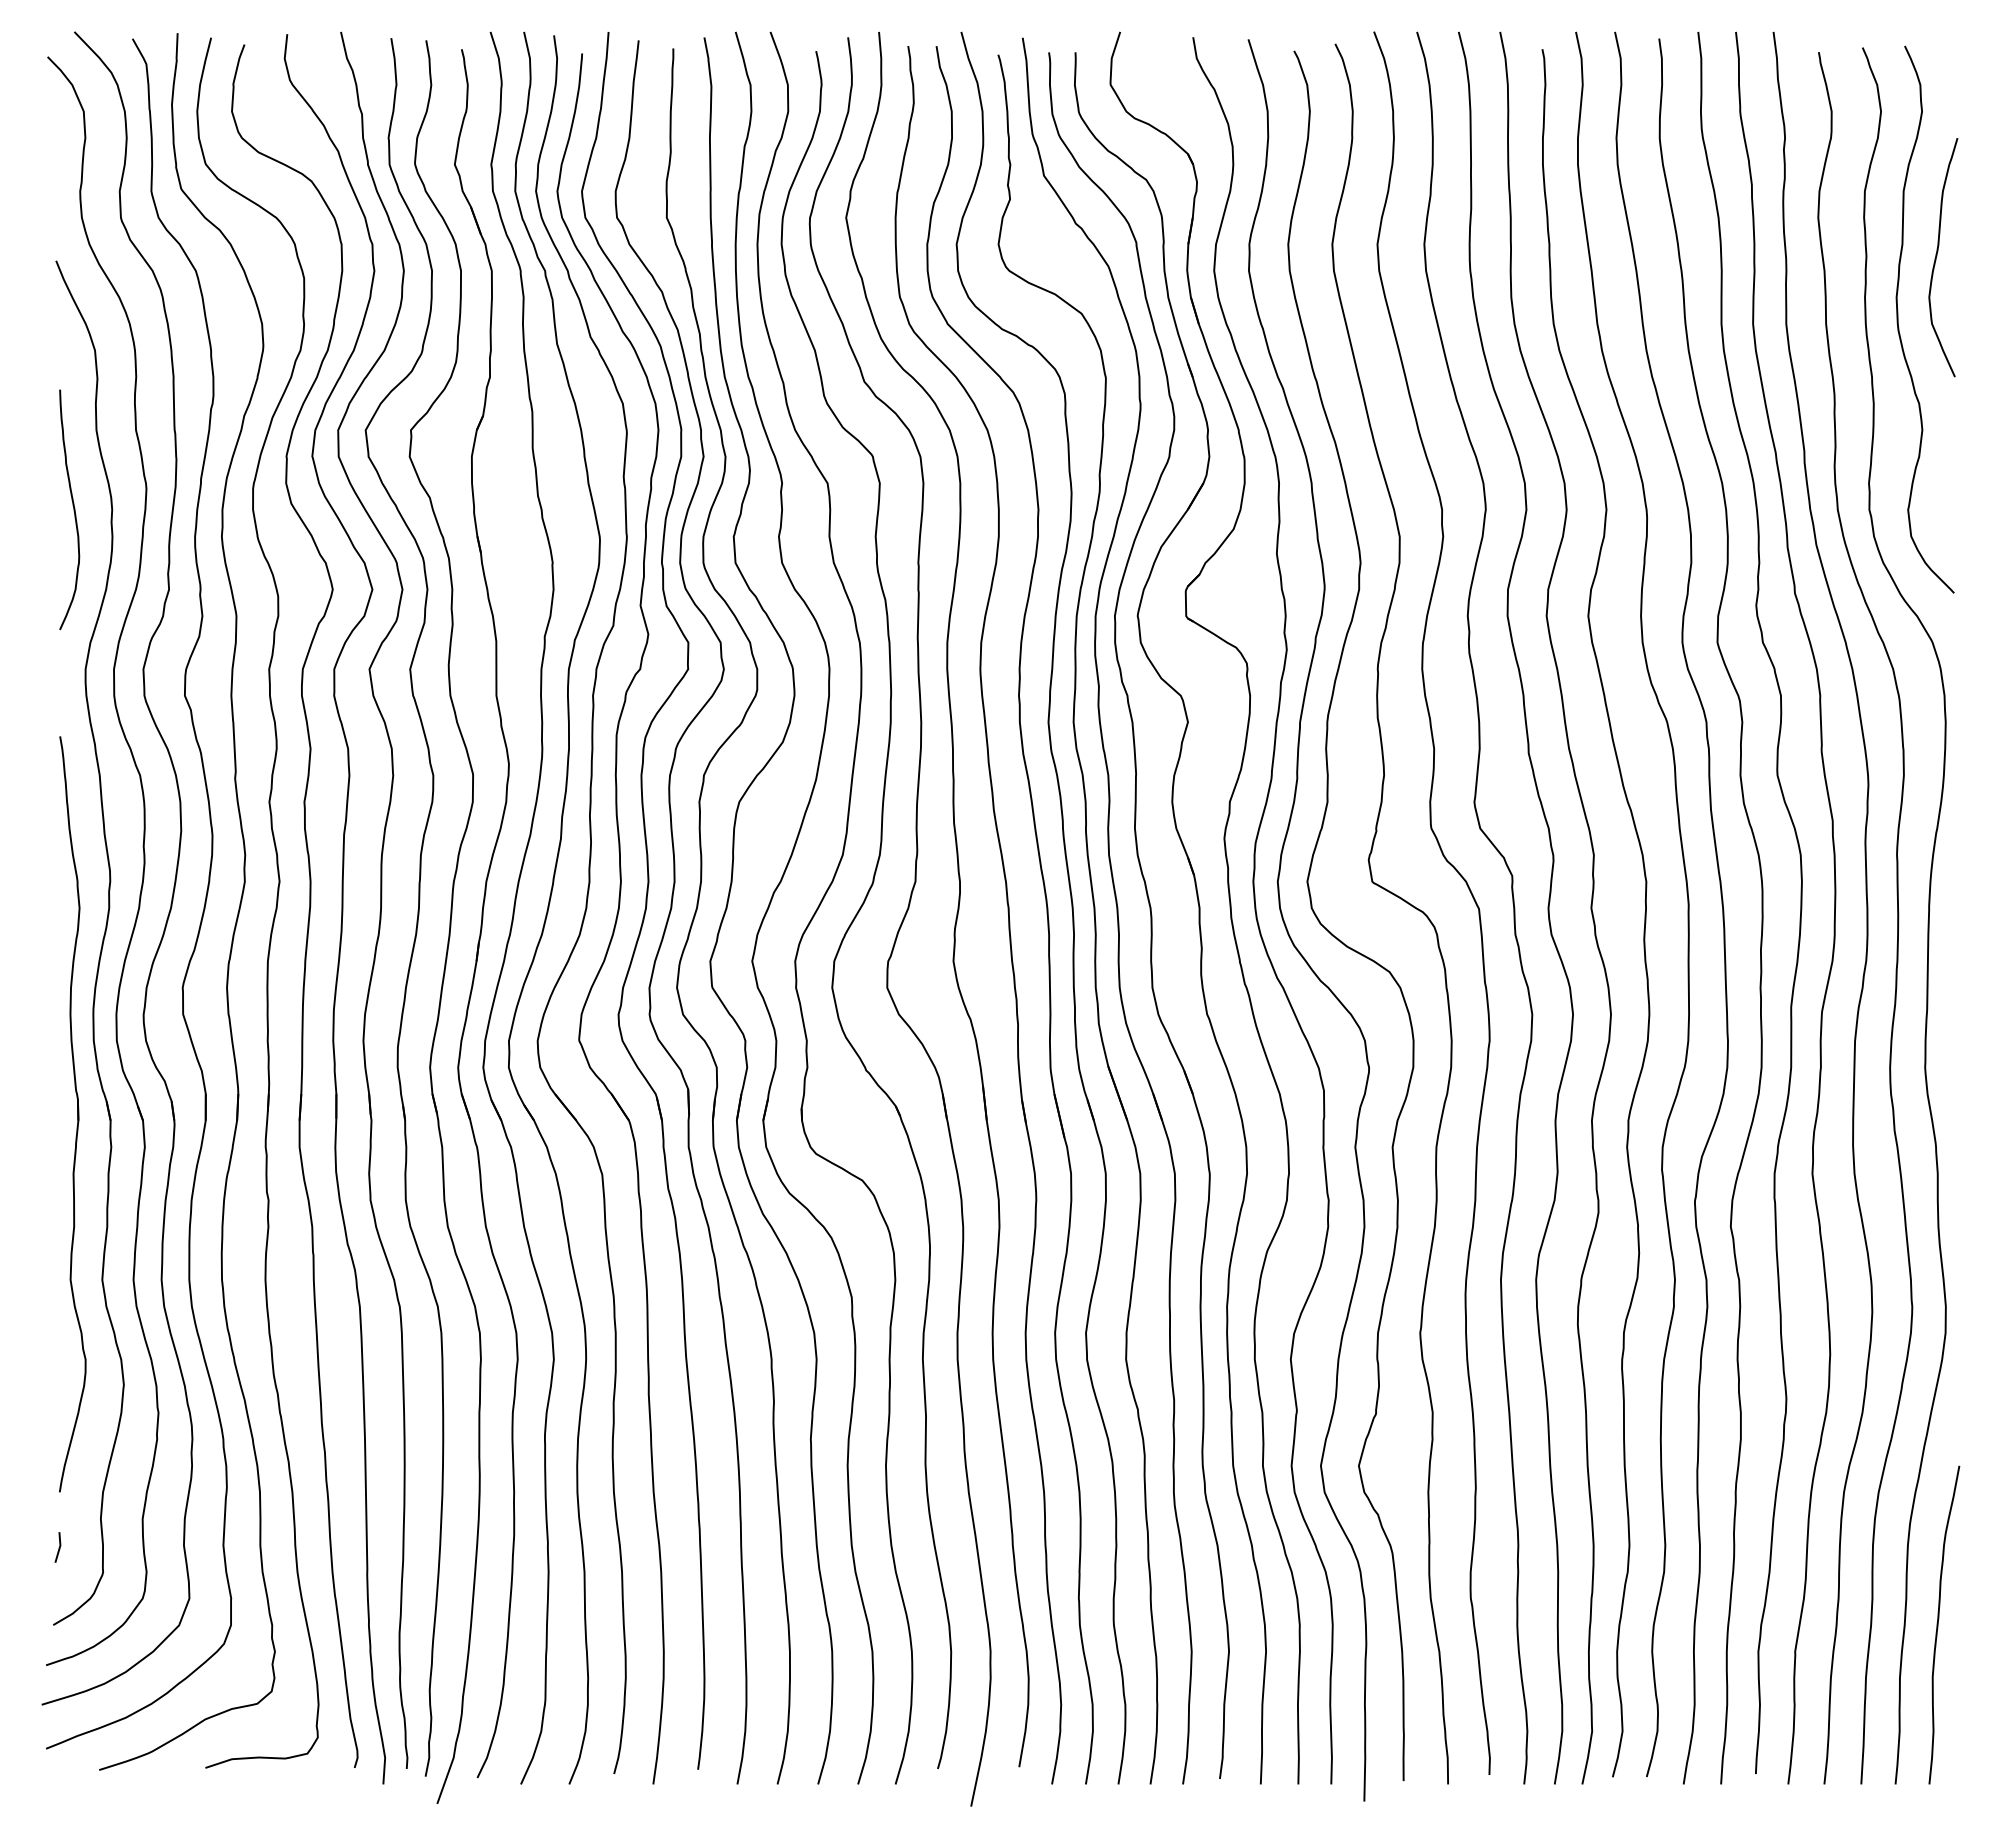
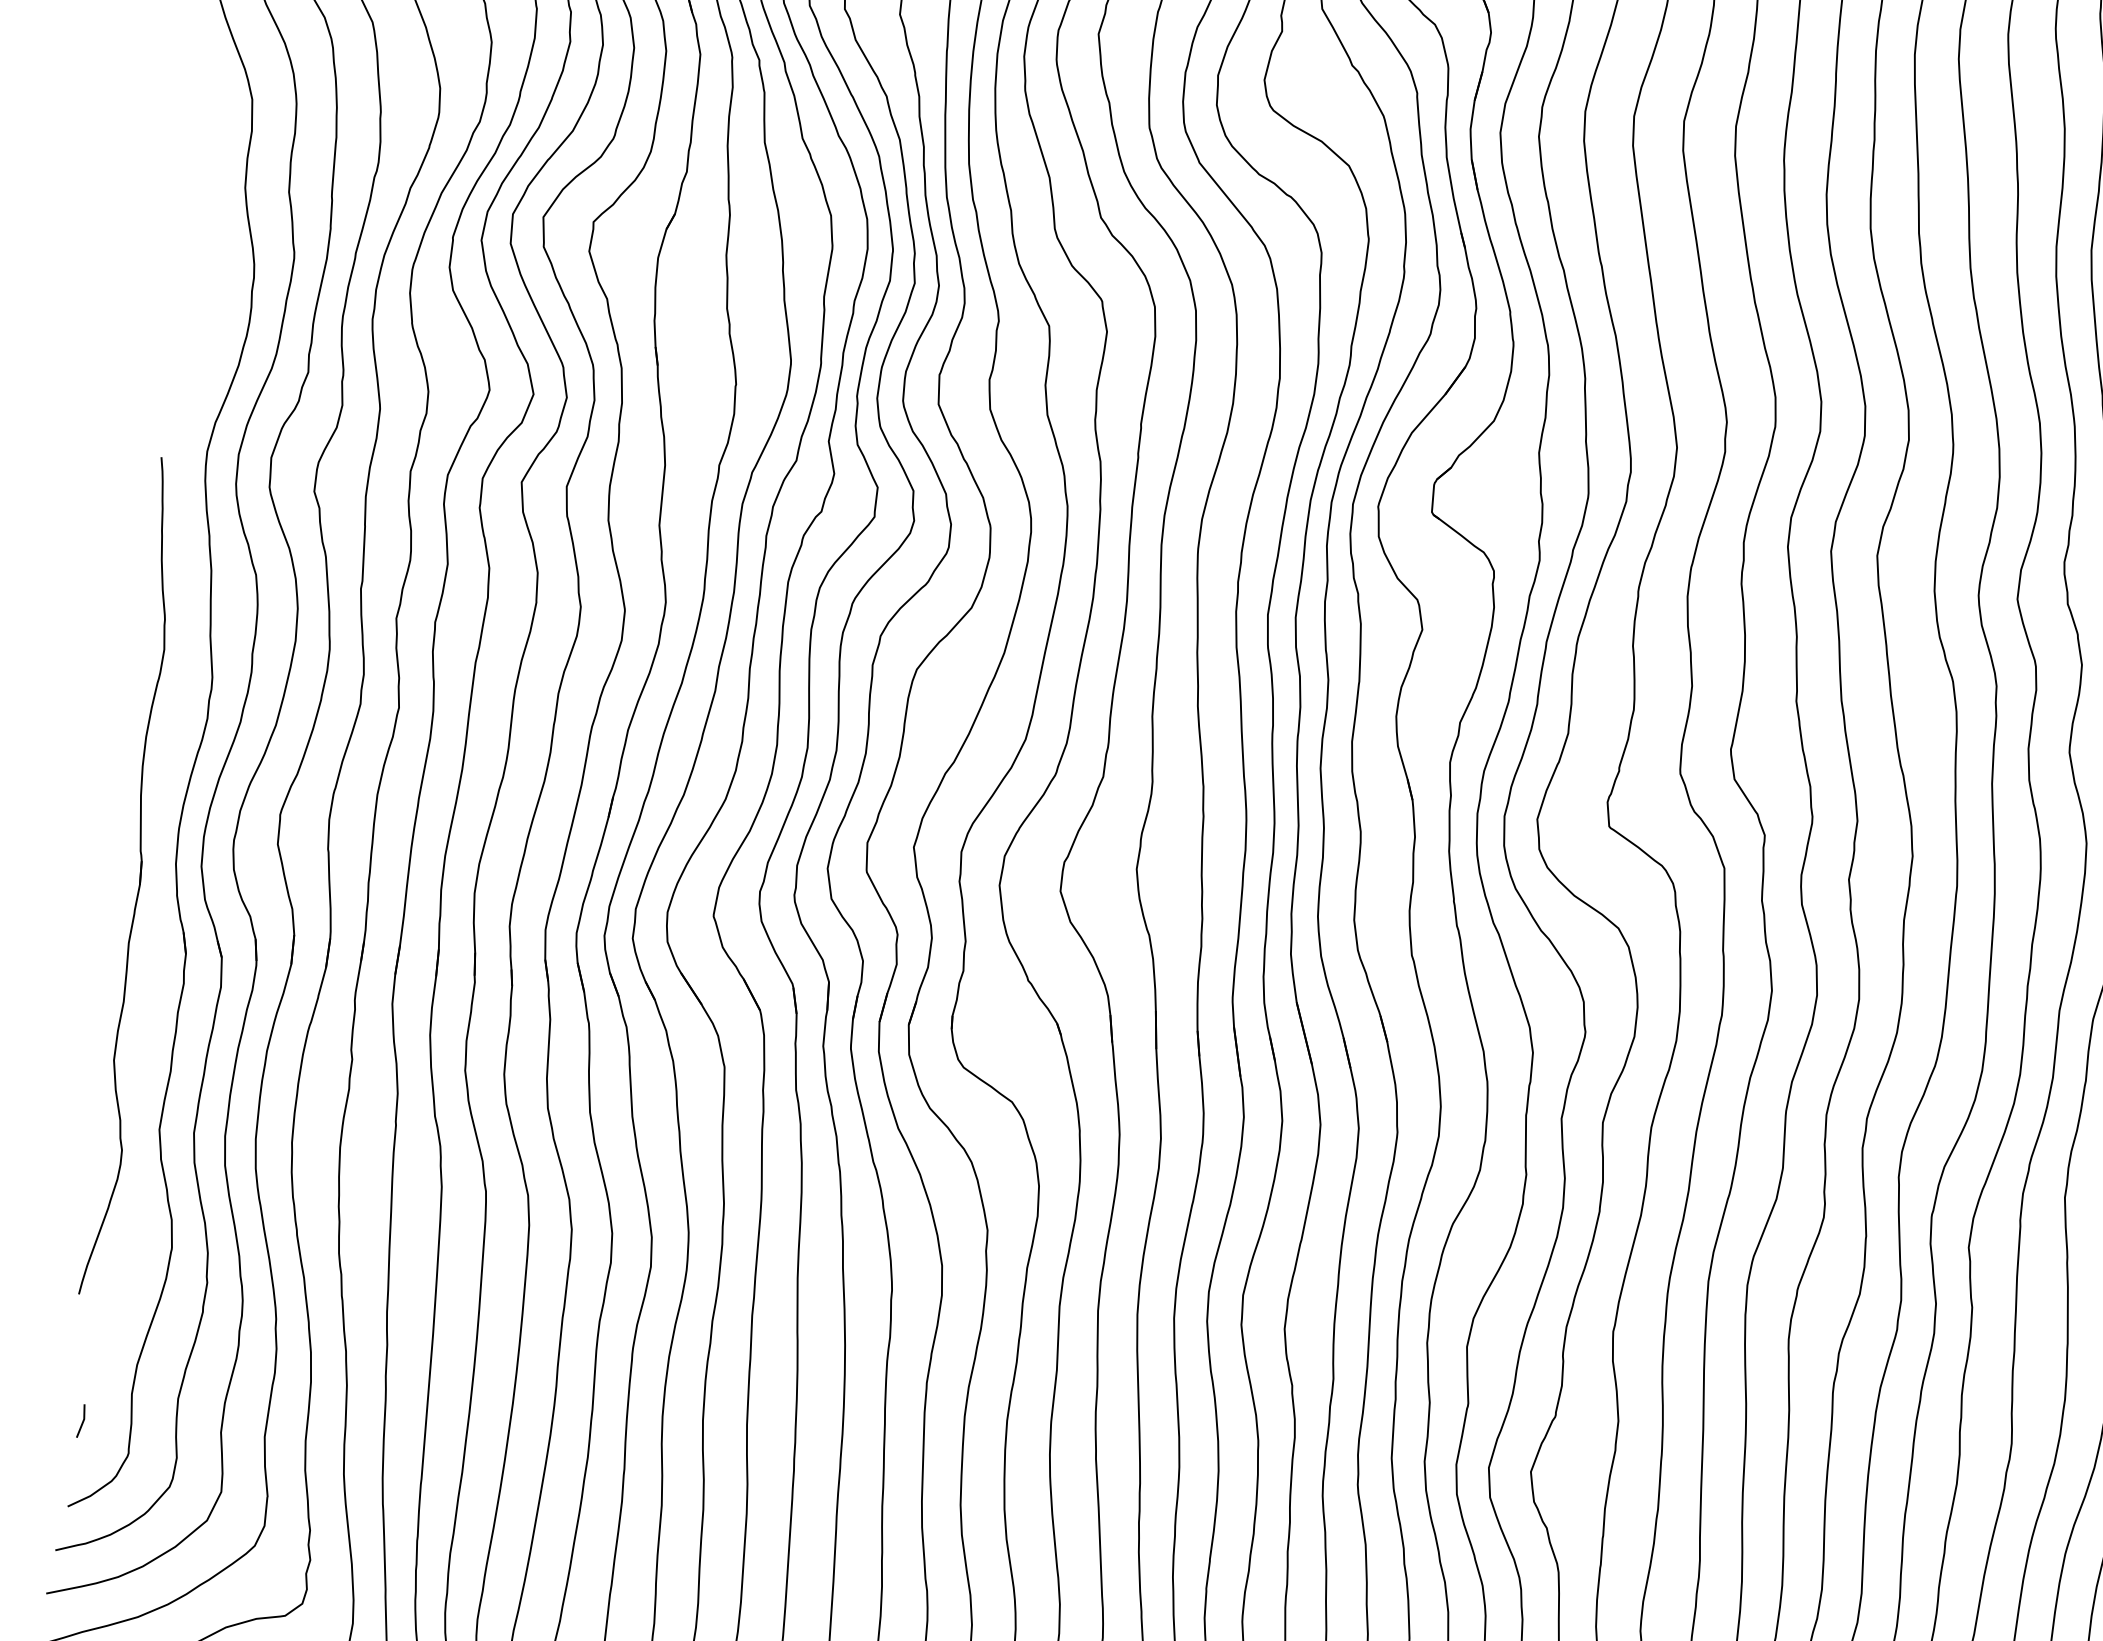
curve: (73, 509) -> (211, 273), removed
part: (72, 1114) -> (134, 877), moved

